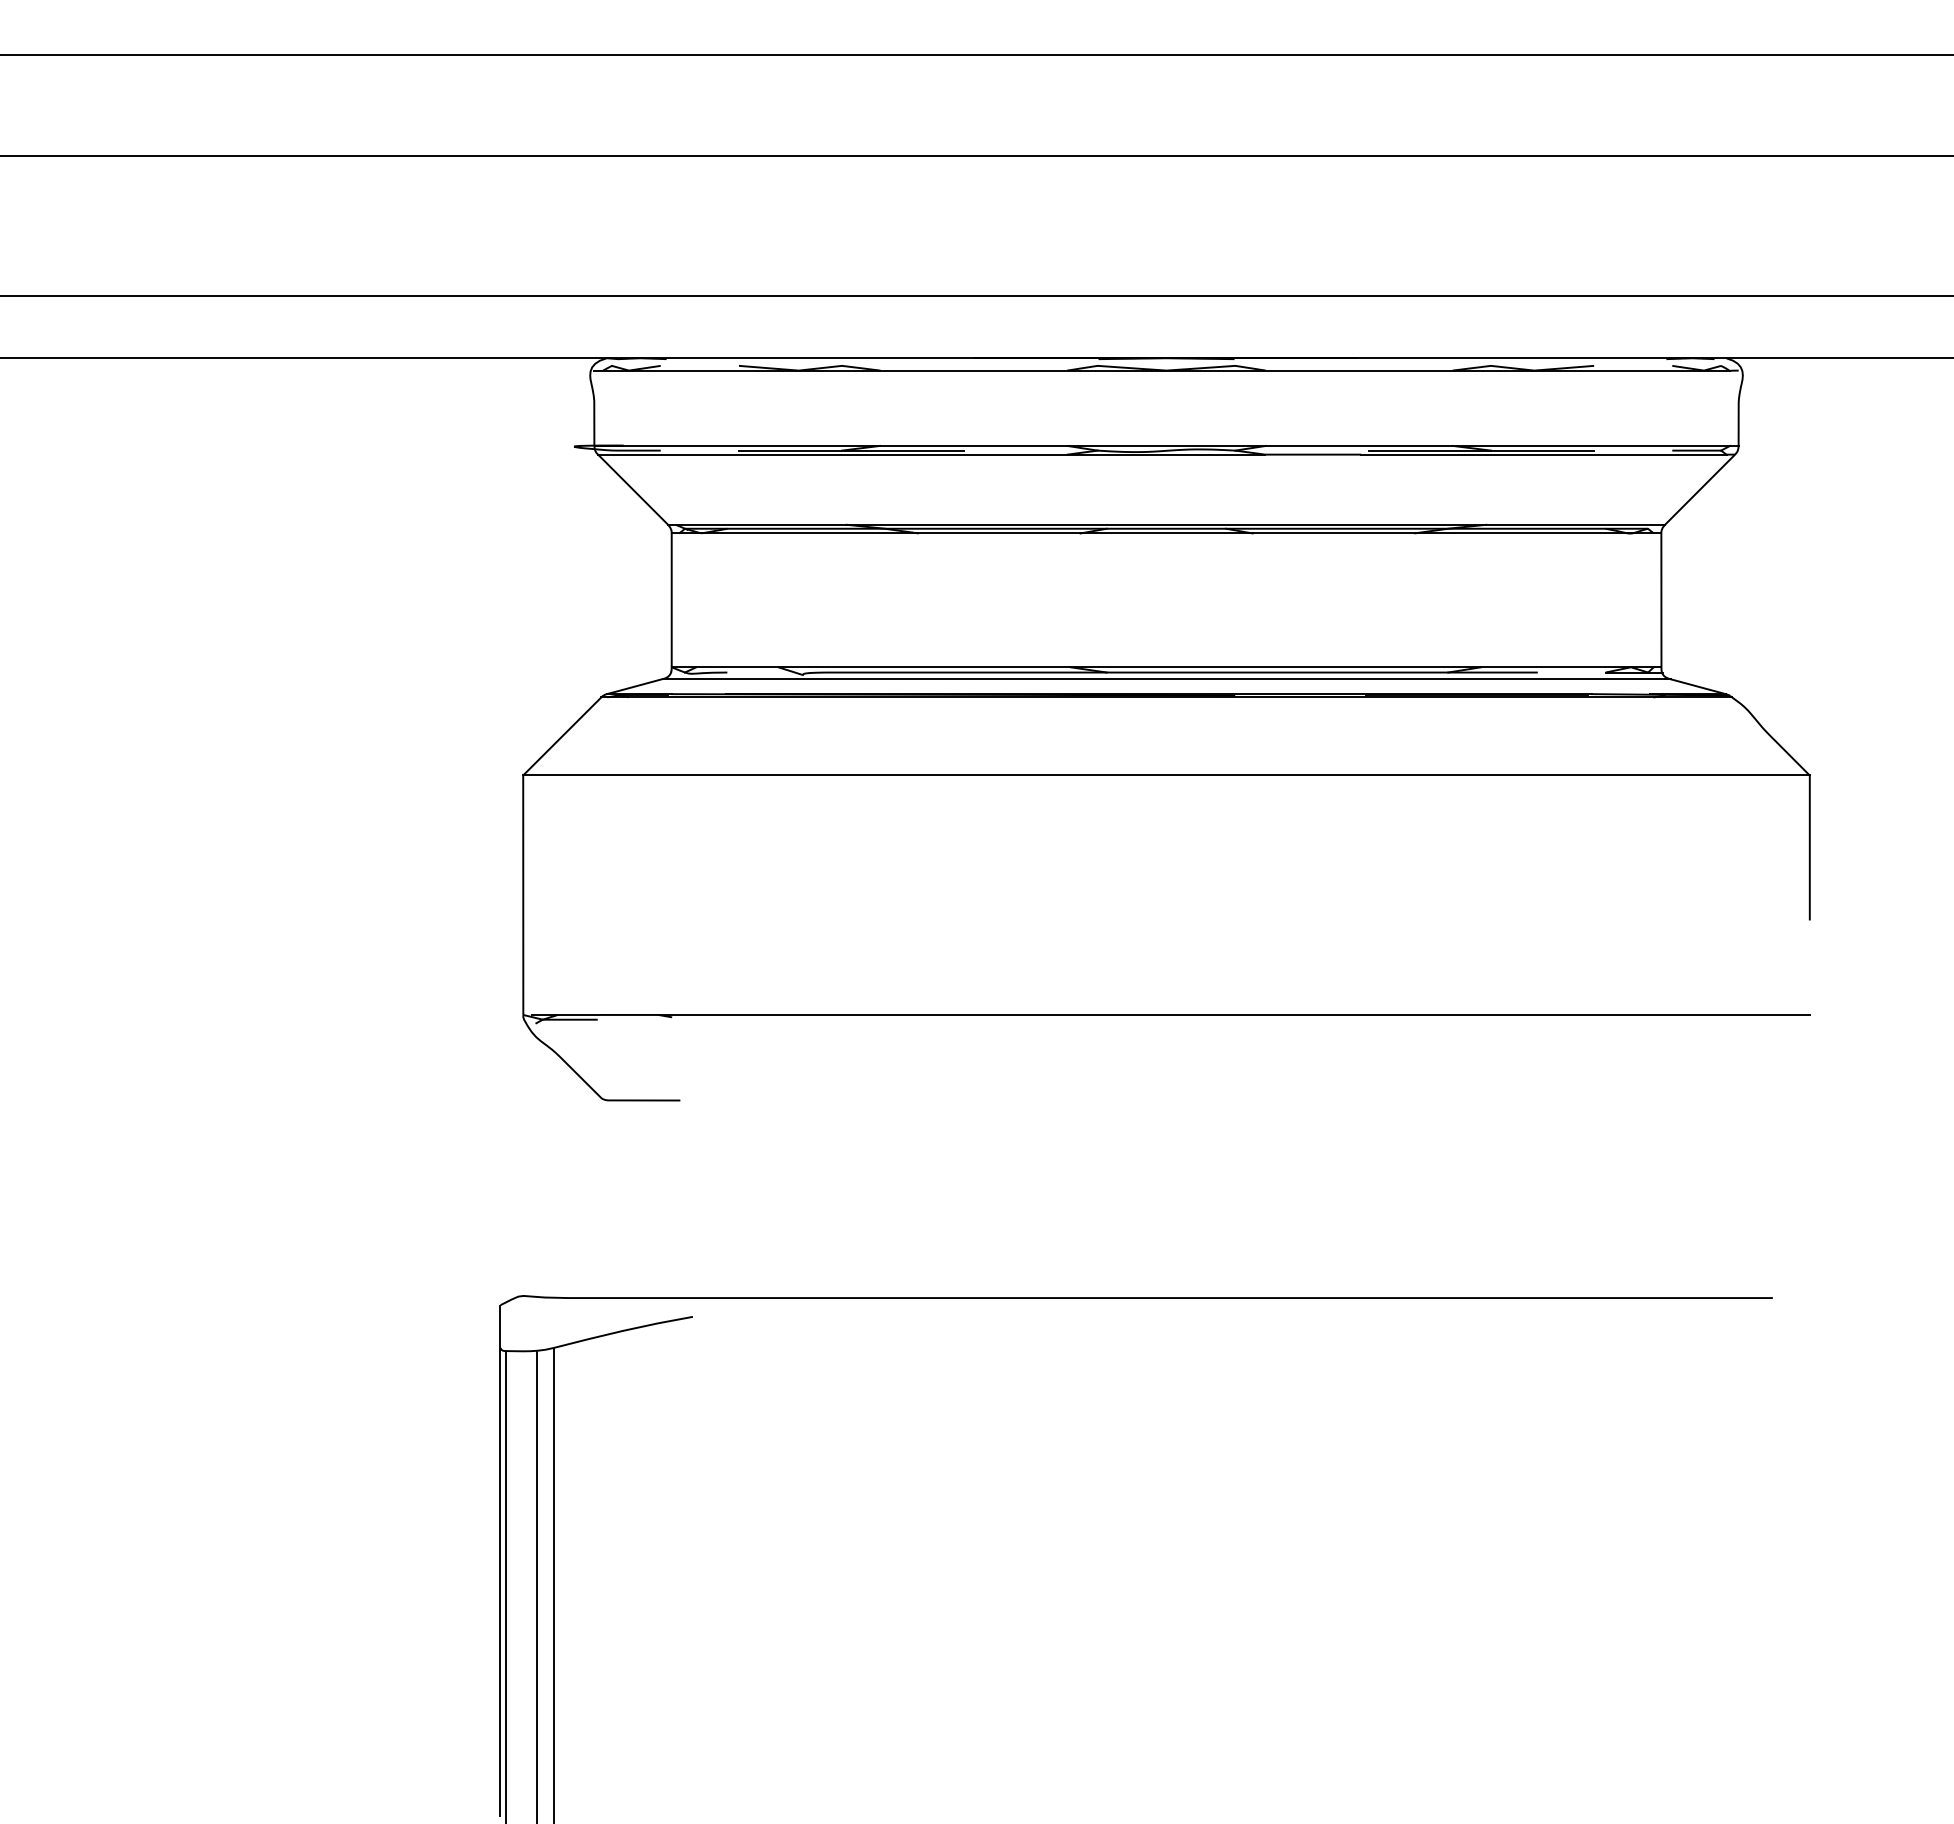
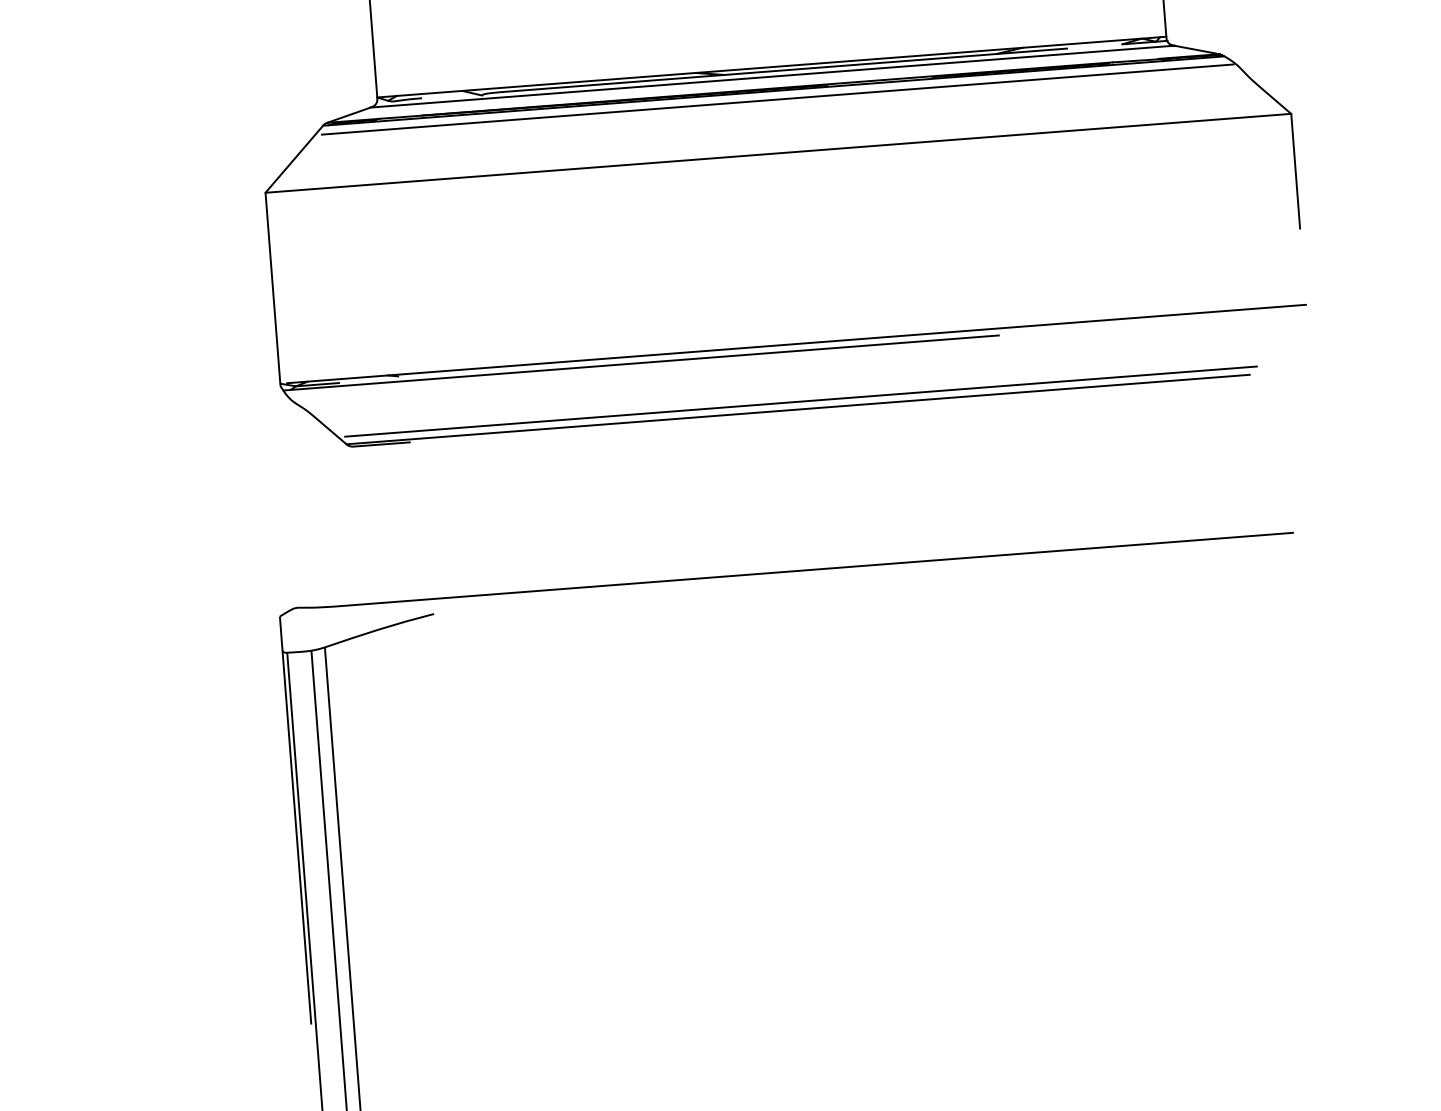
line: (1170, 708) -> (777, 99), added
line: (974, 1023) -> (640, 362), added
line: (1170, 1087) -> (800, 401), added
line: (1166, 1096) -> (798, 409), added

